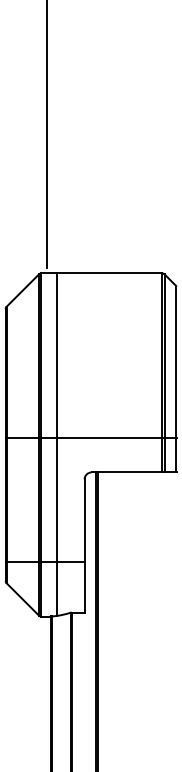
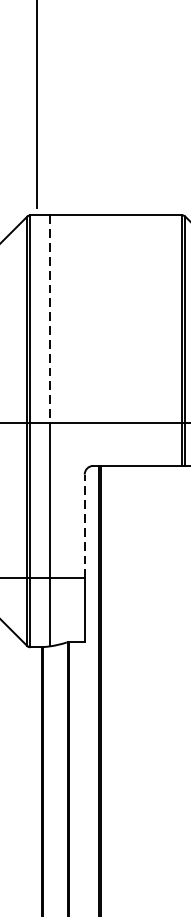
line: (57, 356) -> (50, 319), solid -> dashed
line: (84, 520) -> (84, 526), solid -> dashed

